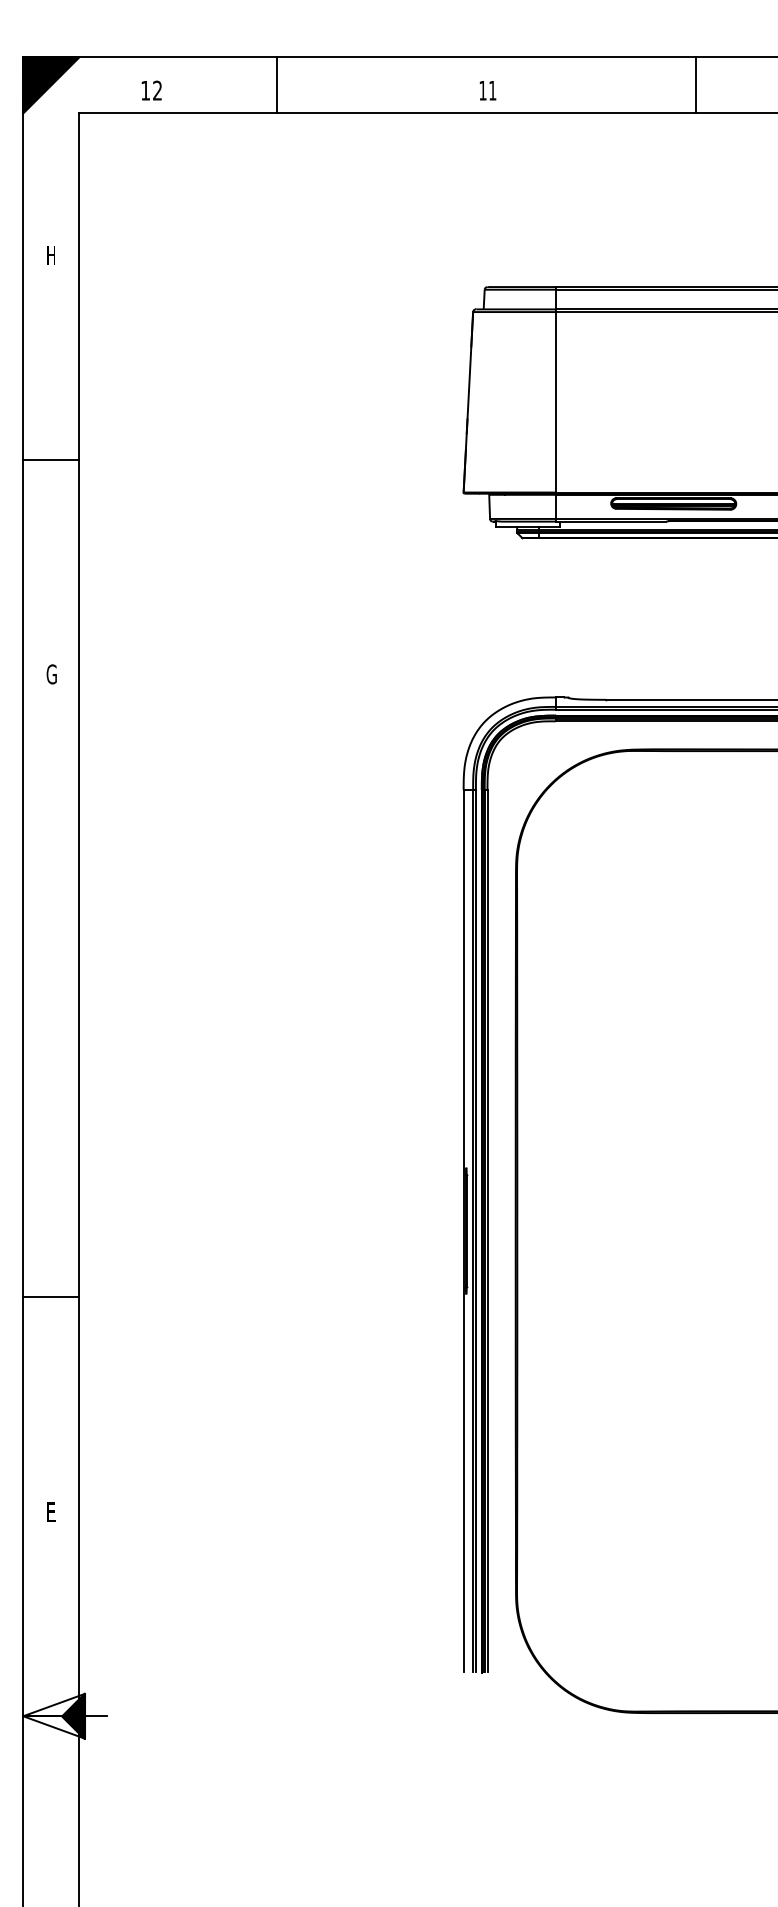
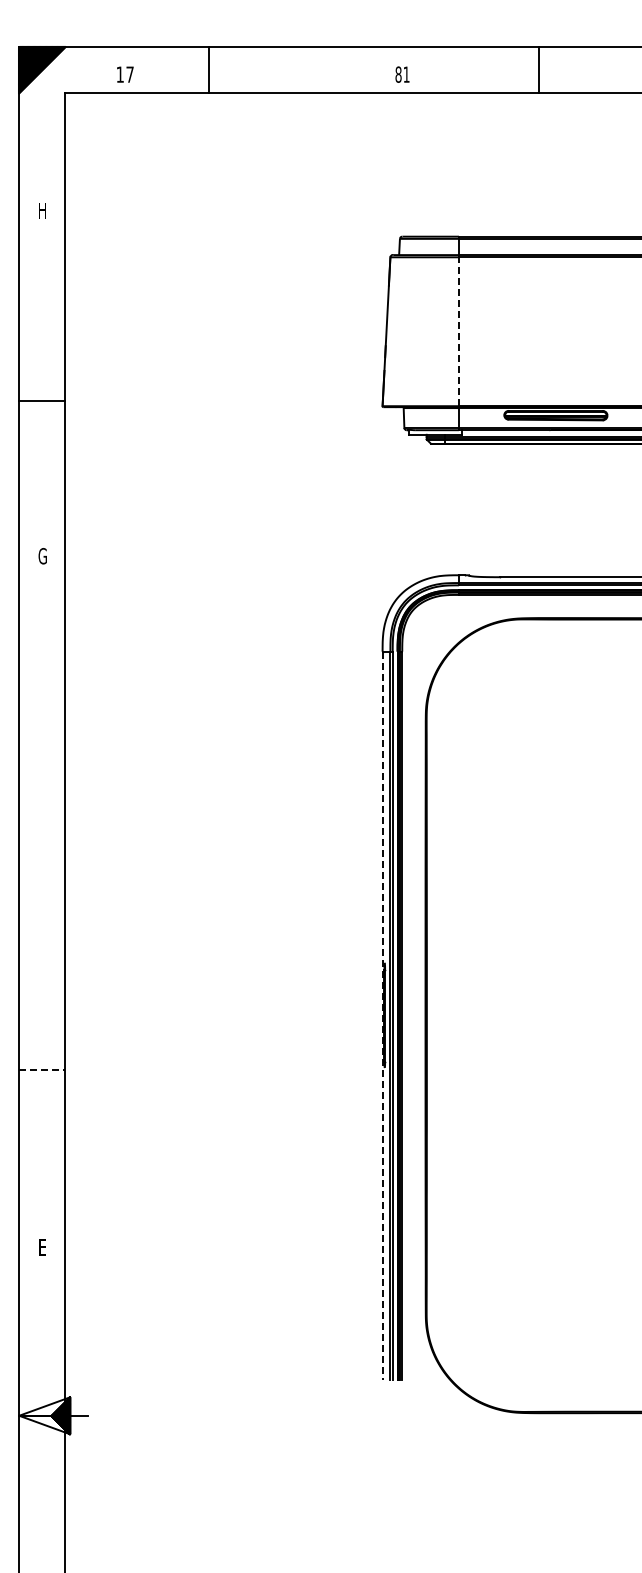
line: (276, 85) -> (208, 70), moved
line: (696, 85) -> (538, 70), moved
text: (156, 90) -> (129, 74), 12 -> 17
text: (482, 90) -> (398, 74), 11 -> 81
line: (555, 401) -> (458, 331), solid -> dashed
line: (51, 458) -> (42, 400), moved
line: (463, 1231) -> (382, 1015), solid -> dashed
line: (51, 1297) -> (42, 1070), solid -> dashed

